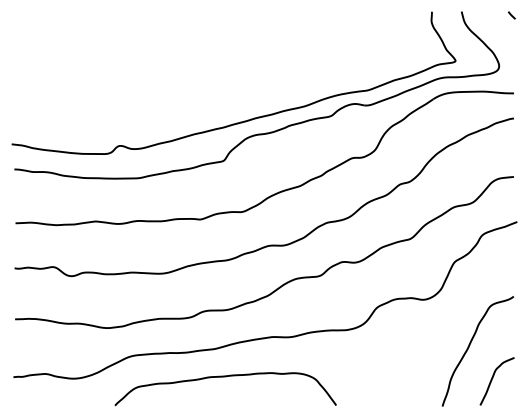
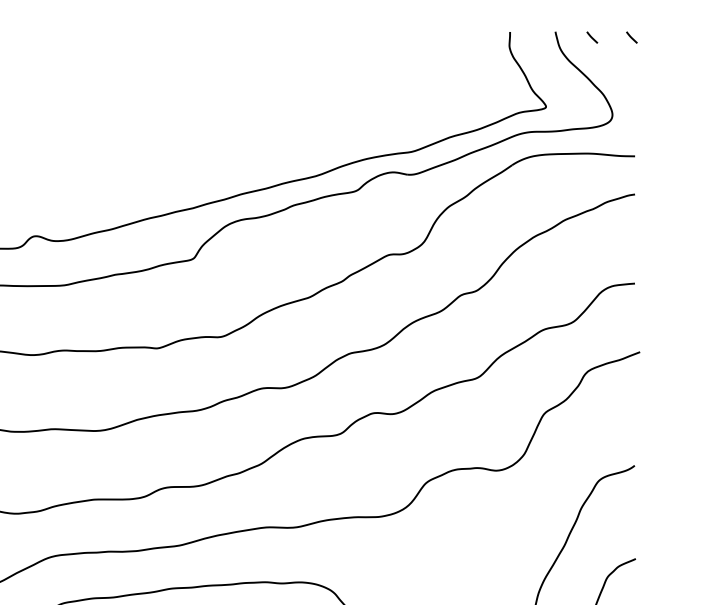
curve: (485, 15) -> (591, 37), added

